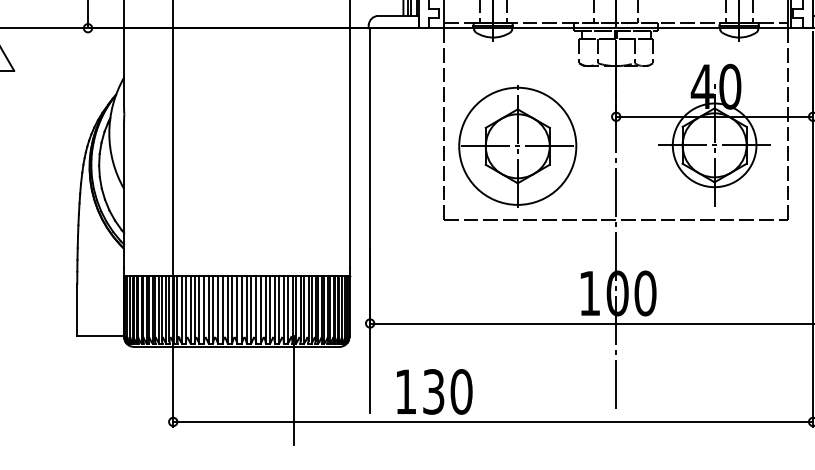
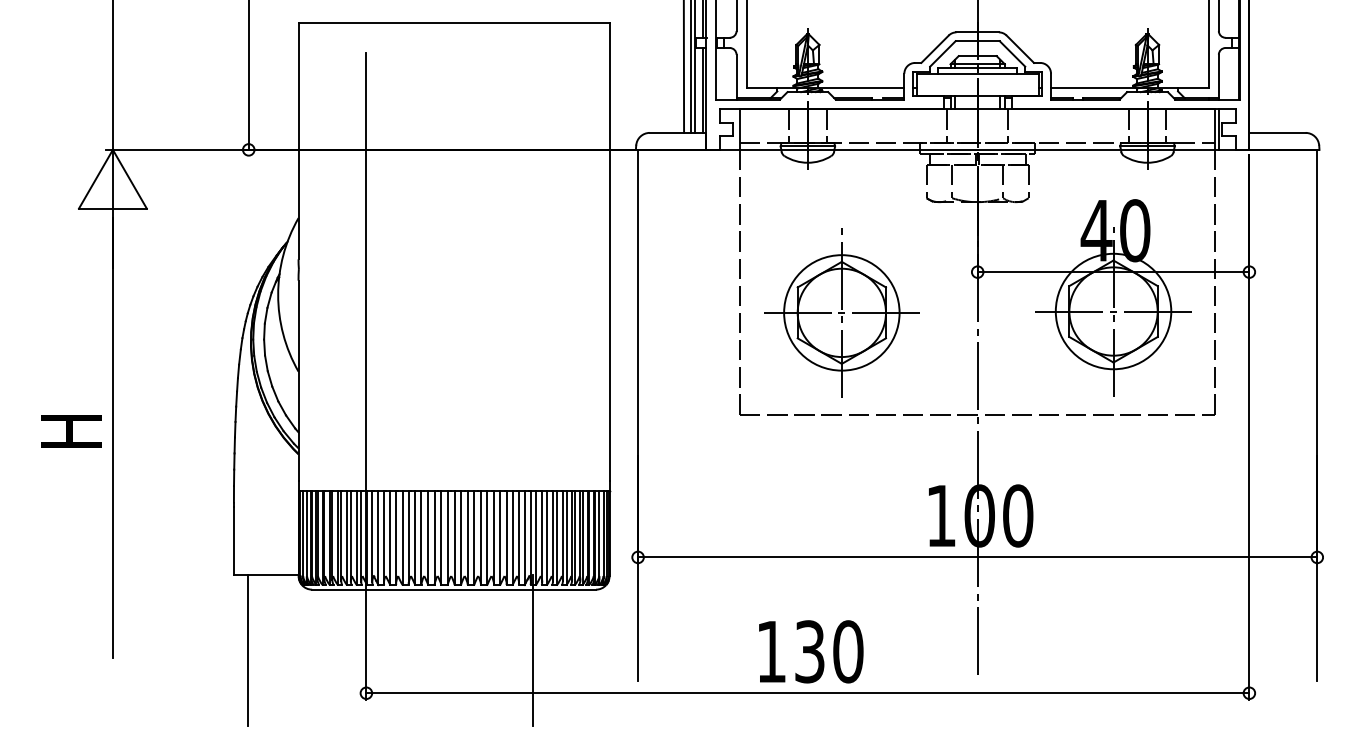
circle: (517, 146) -> (841, 312), size x0.71
line: (87, 390) -> (247, 649), added
text: (434, 391) -> (811, 651), moved

